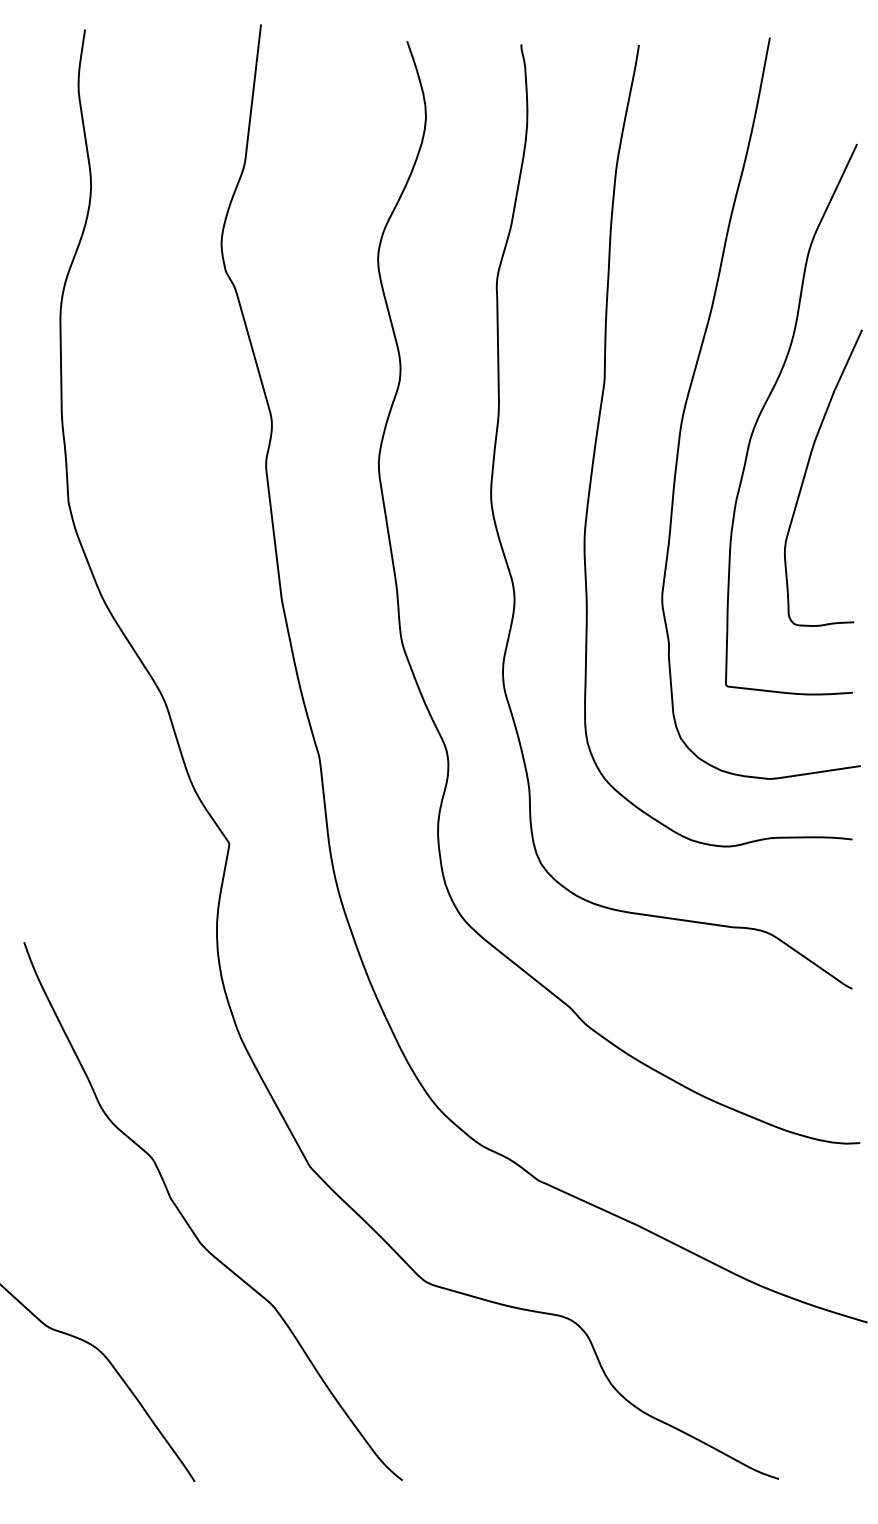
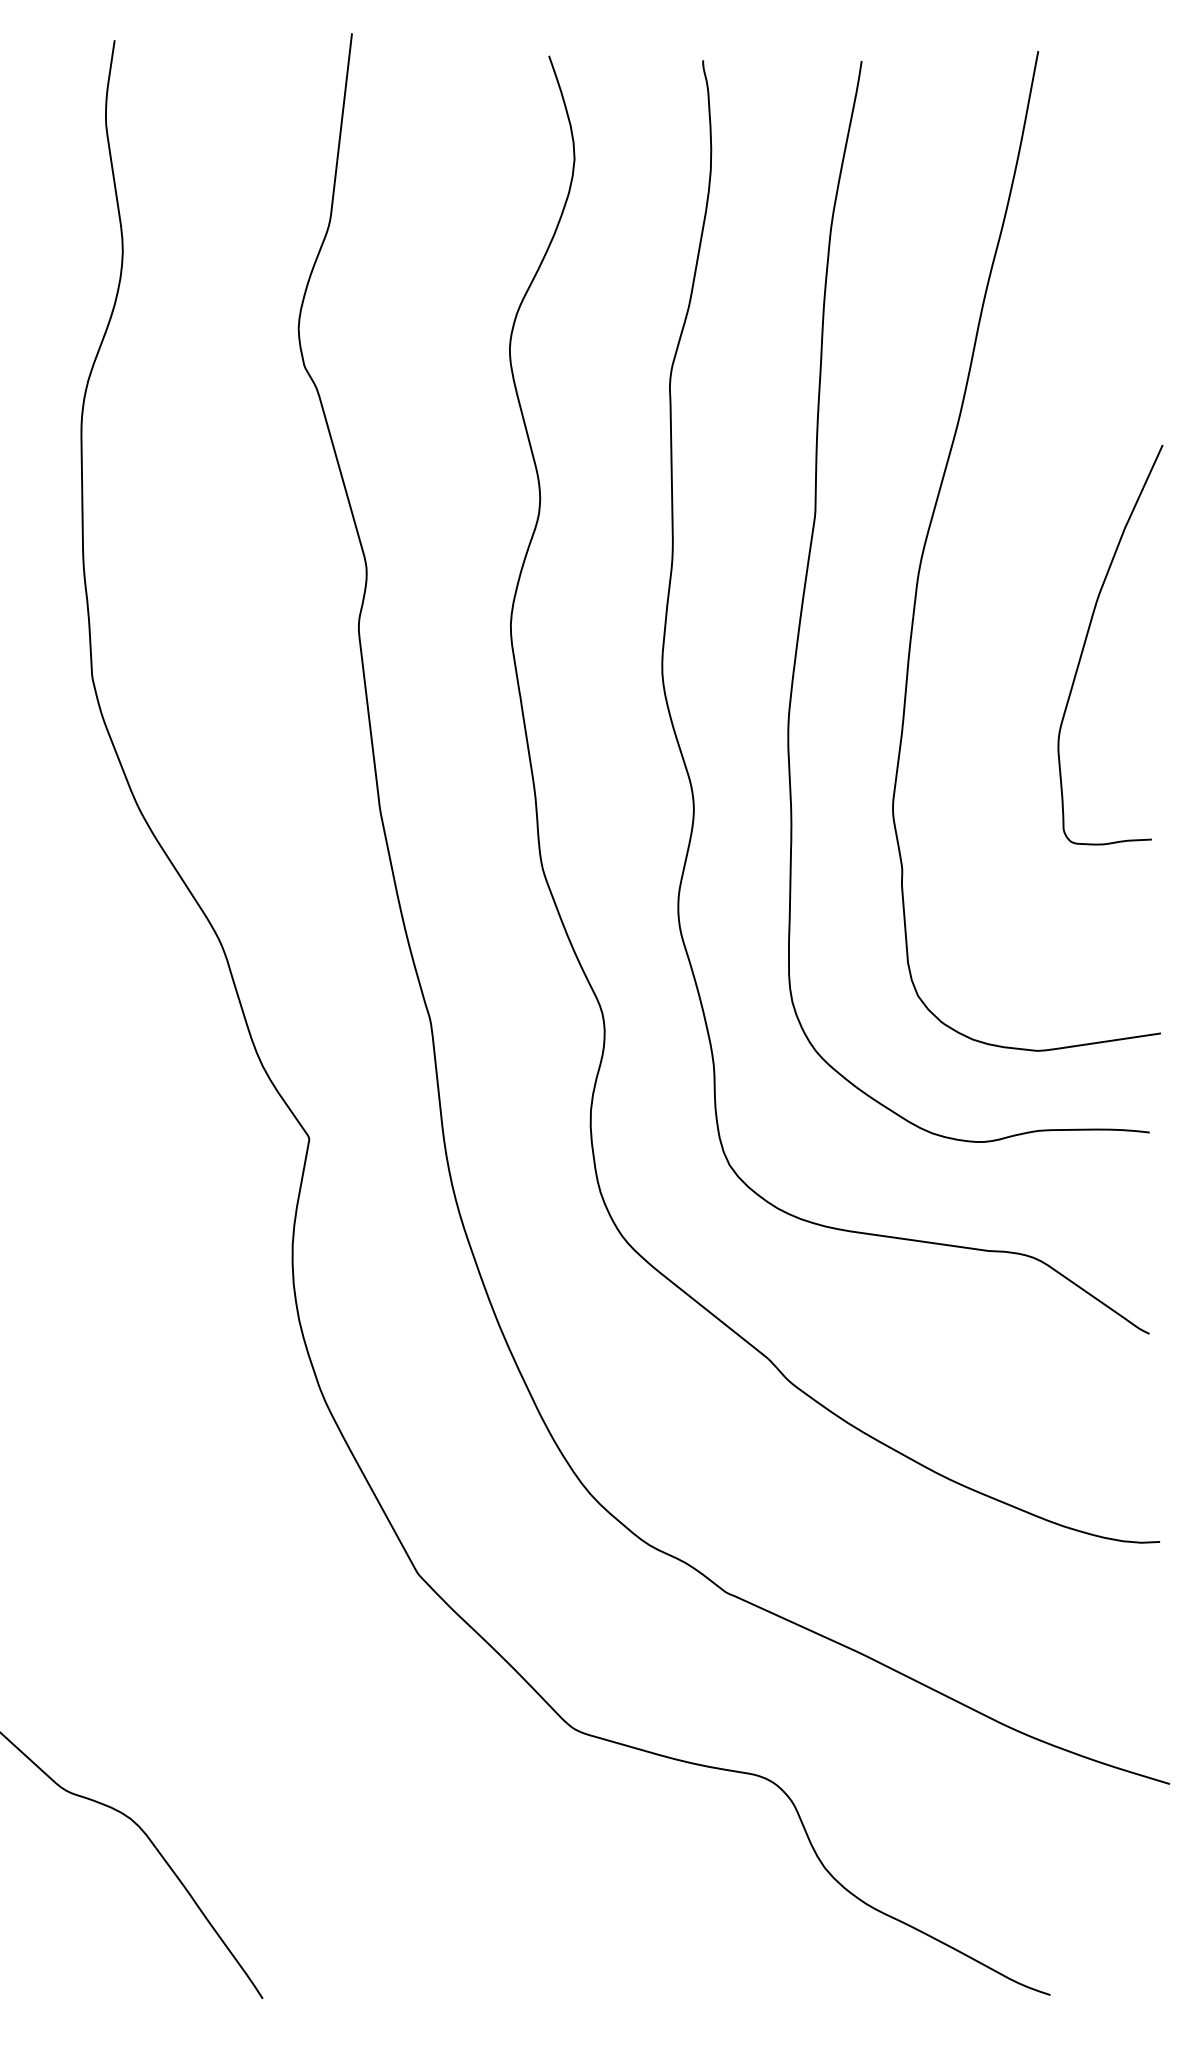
curve: (764, 406) -> (1031, 548), removed
curve: (190, 1227) -> (257, 1655), removed

